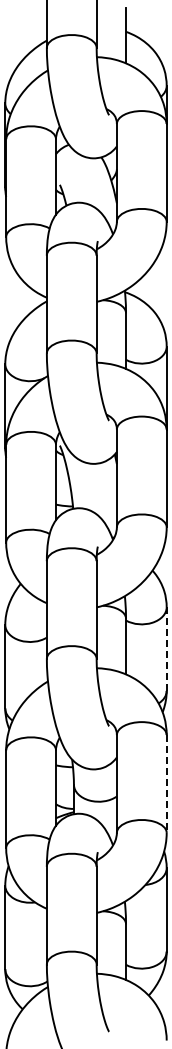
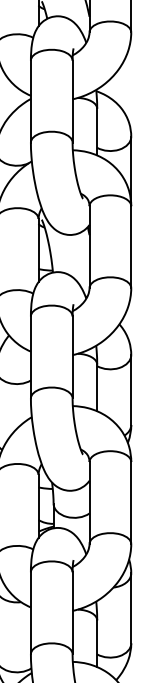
line: (166, 649) -> (131, 390), dashed -> solid
line: (166, 783) -> (131, 502), dashed -> solid

